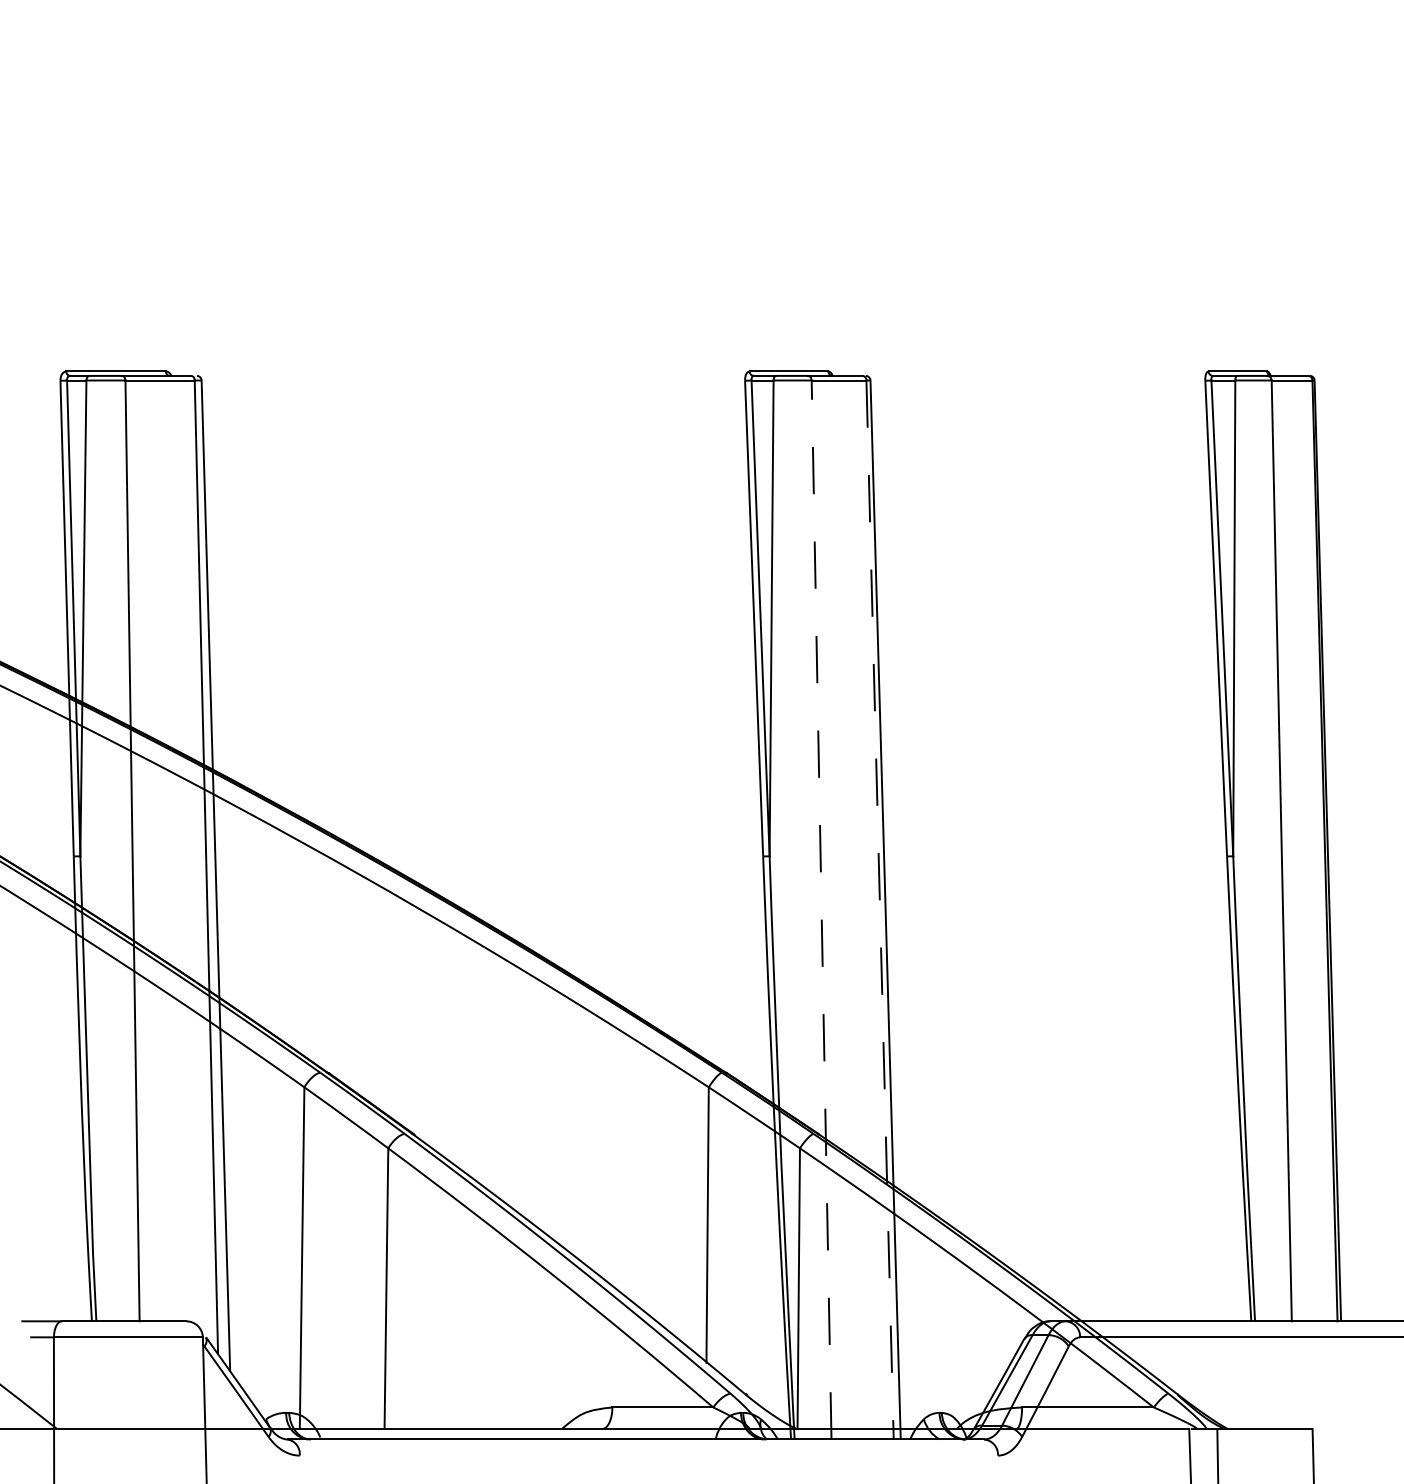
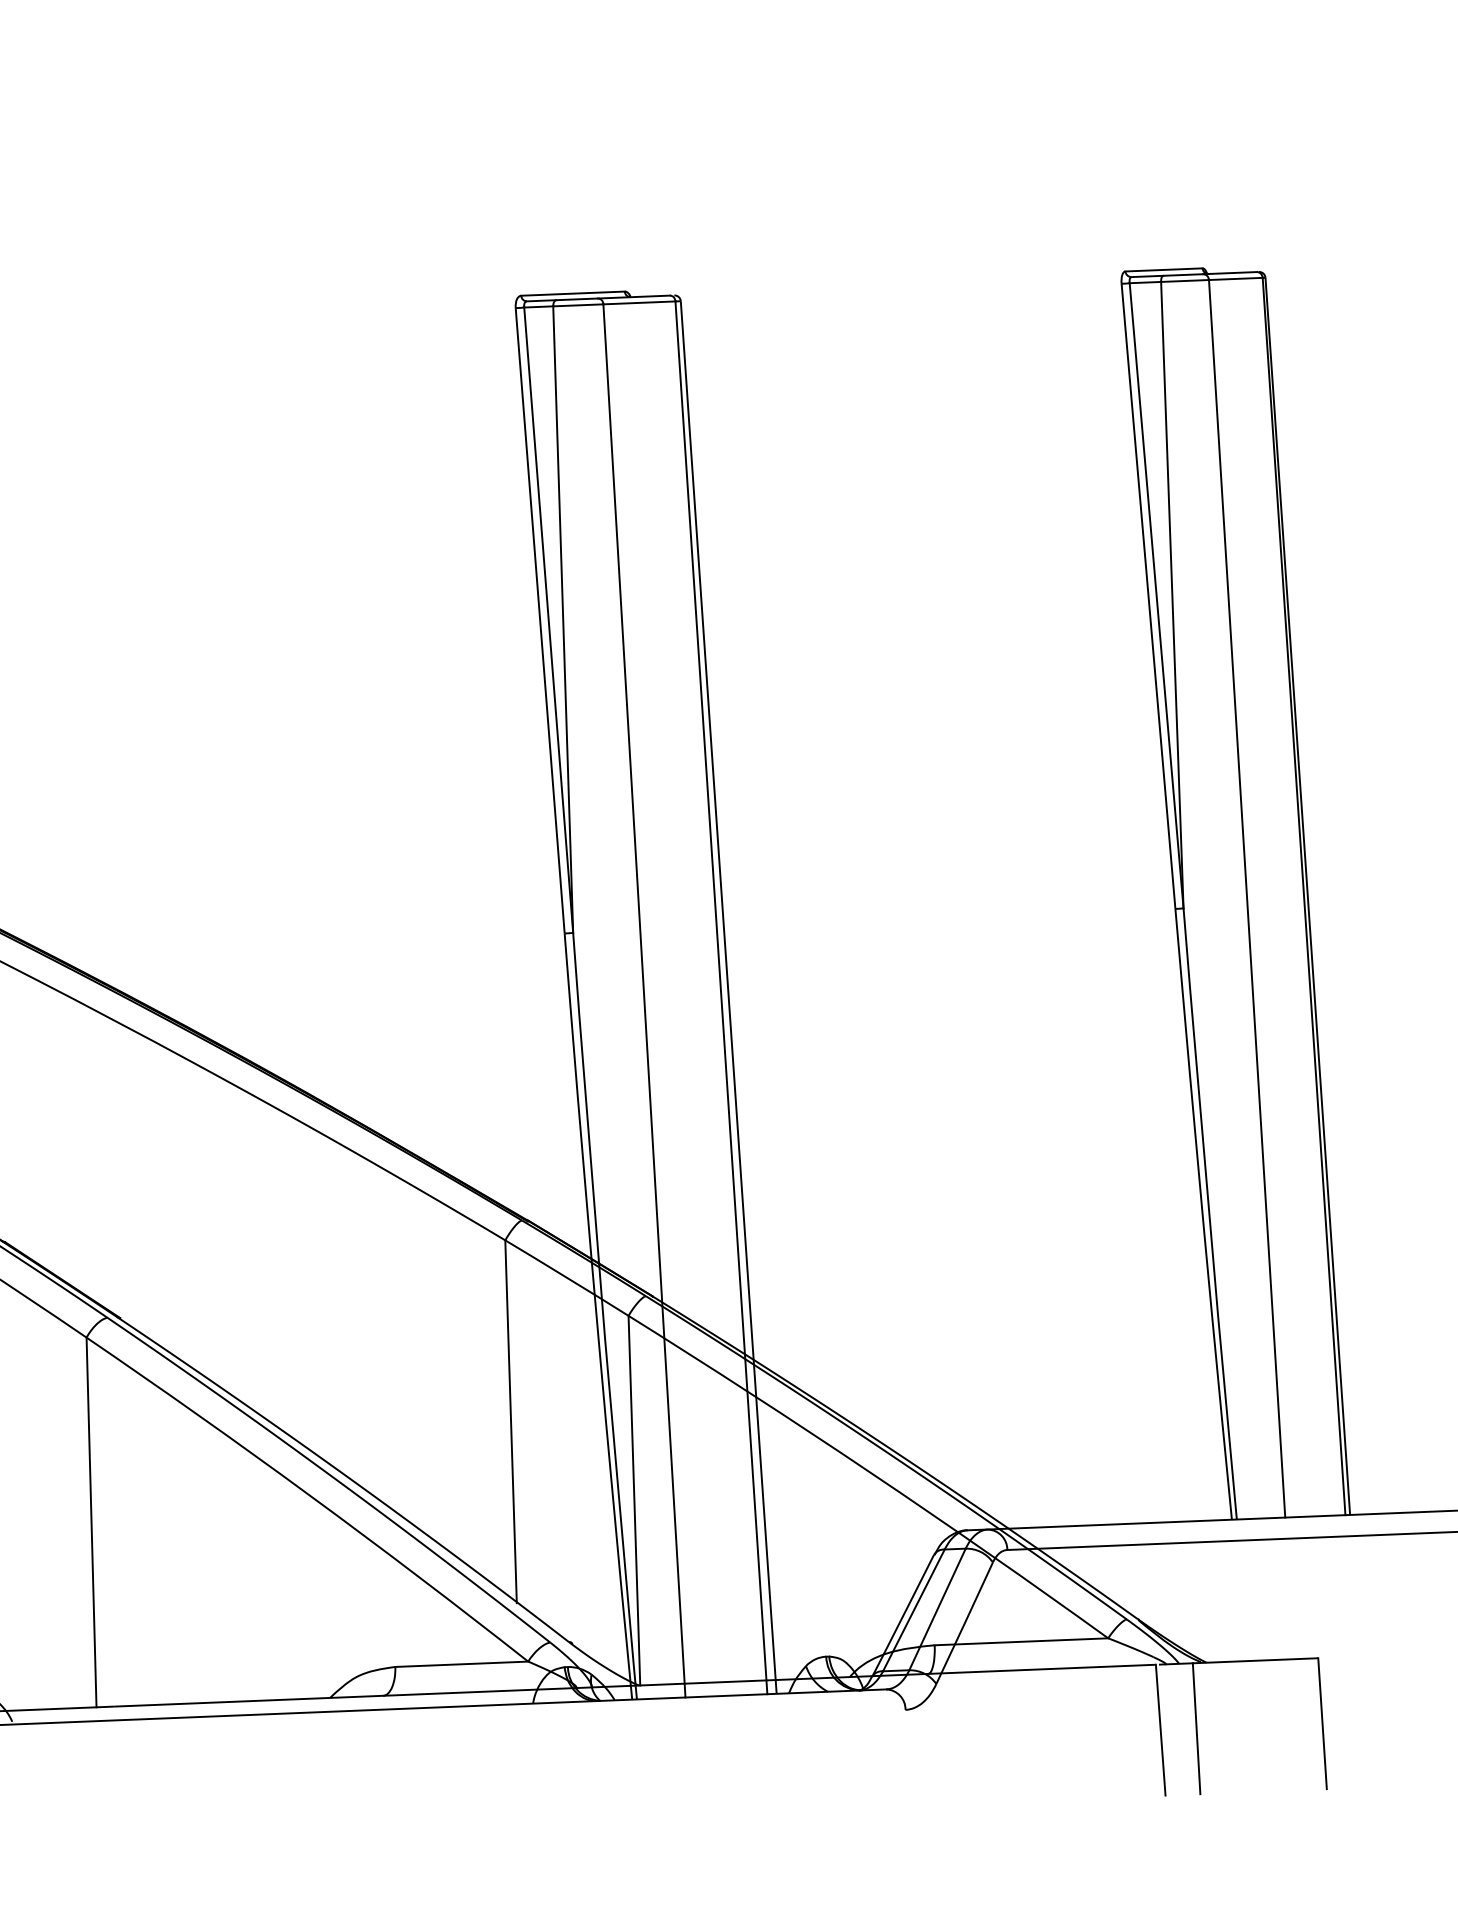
line: (821, 910) -> (644, 1001), dashed -> solid
line: (880, 910) -> (722, 998), dashed -> solid

